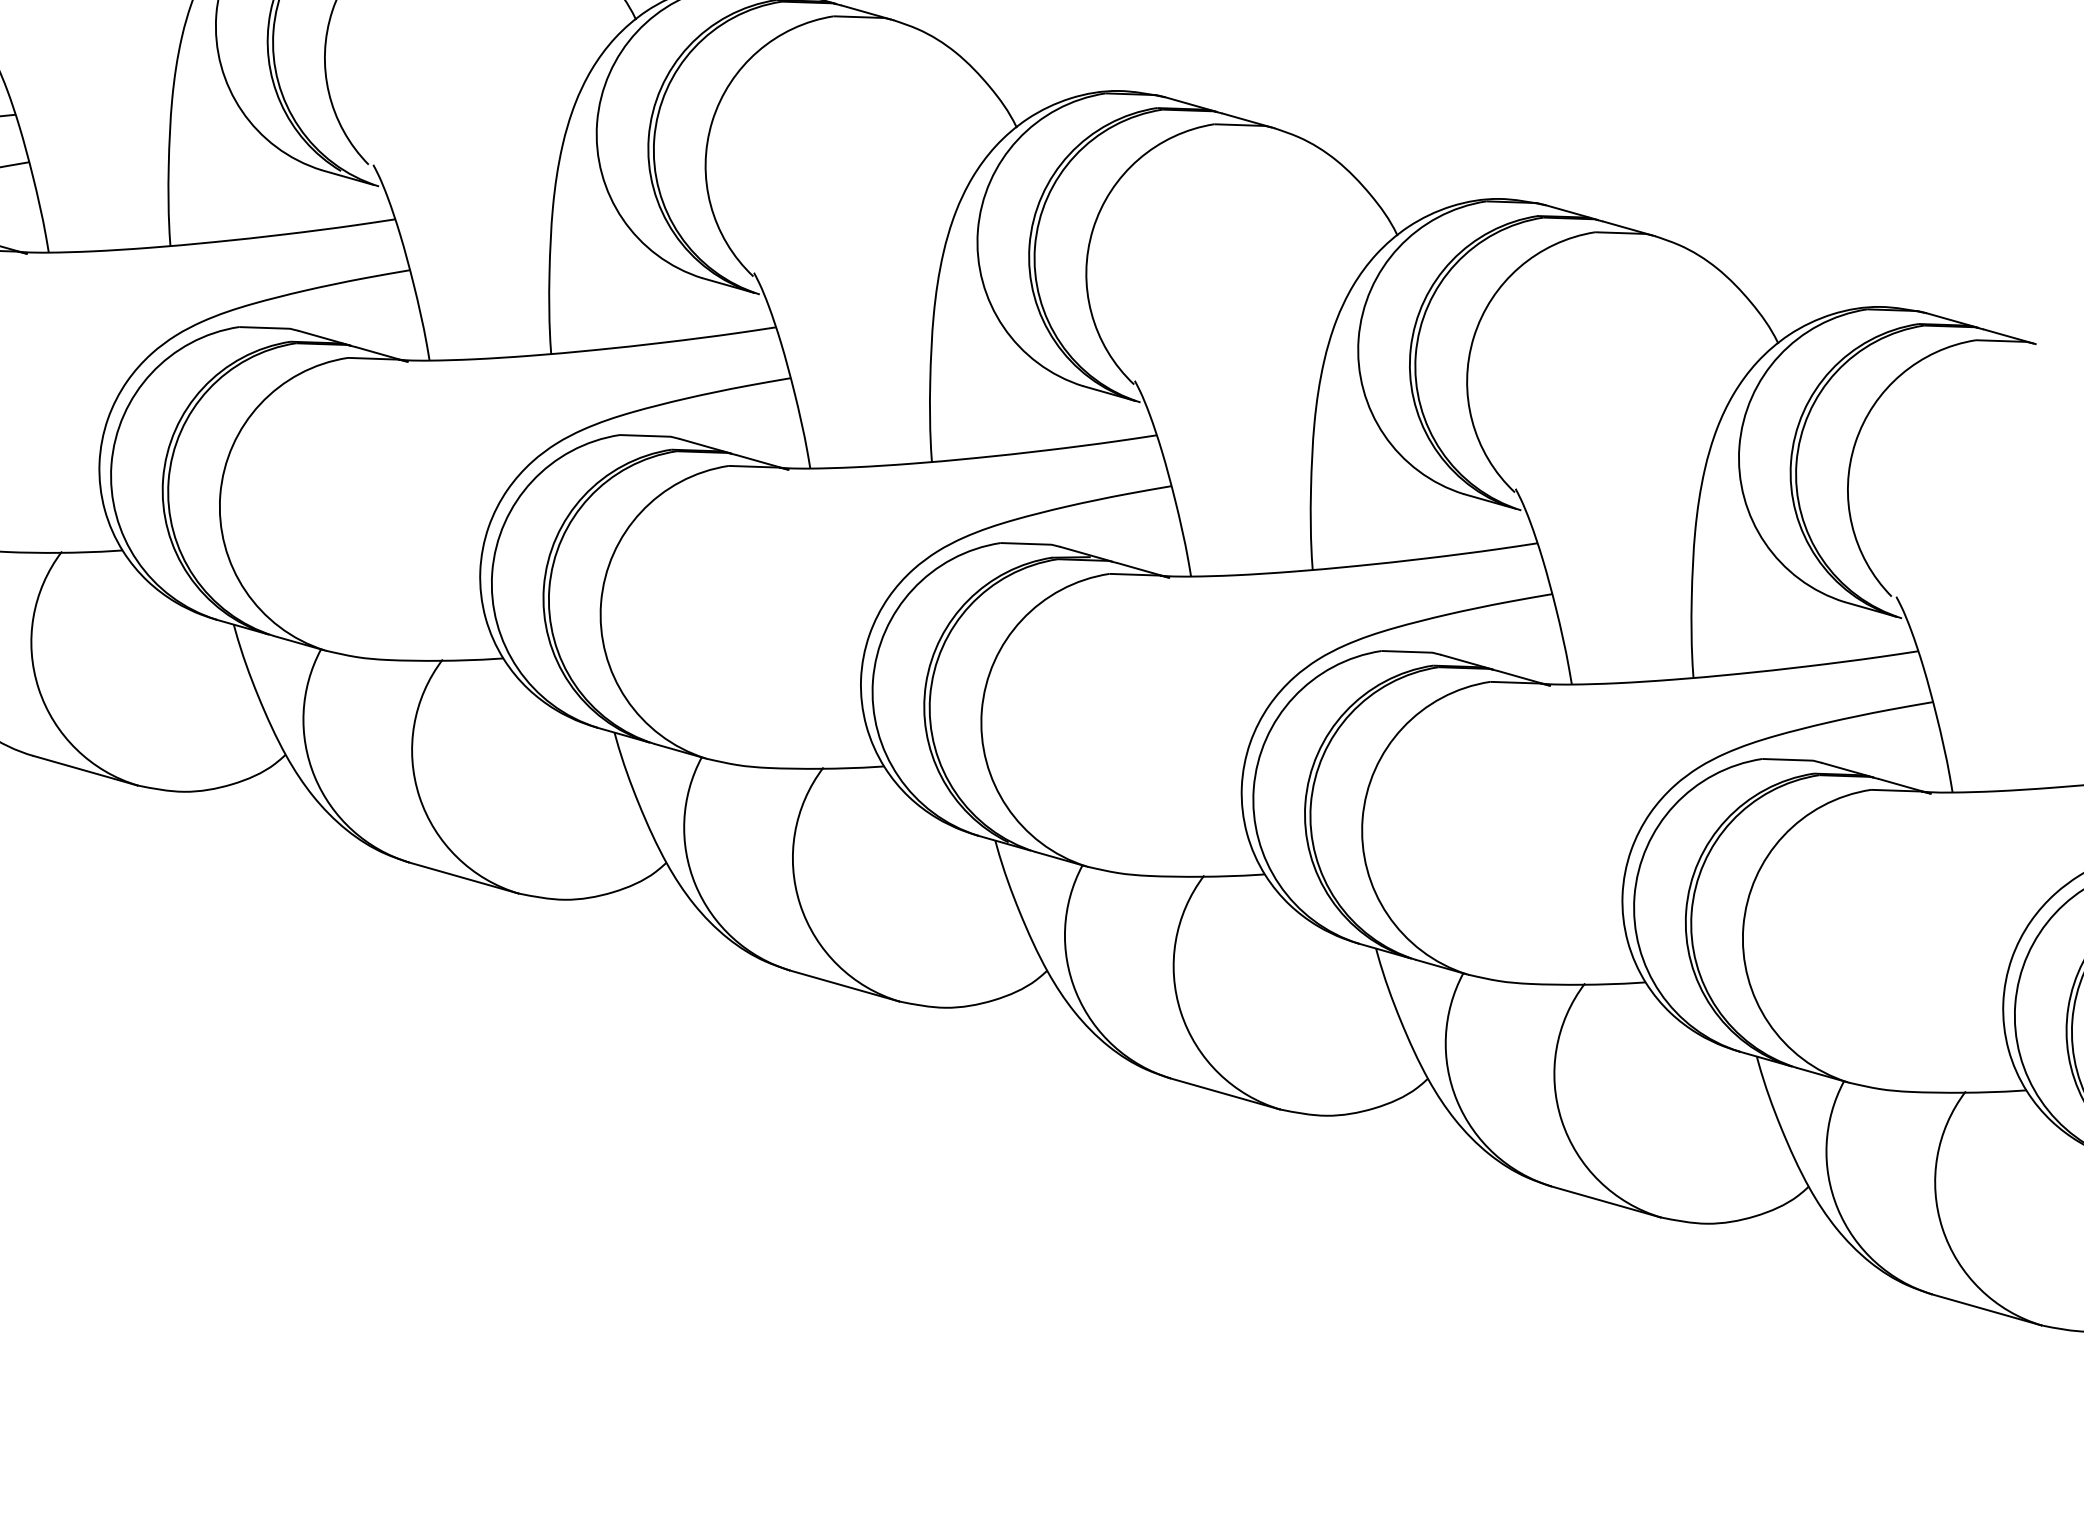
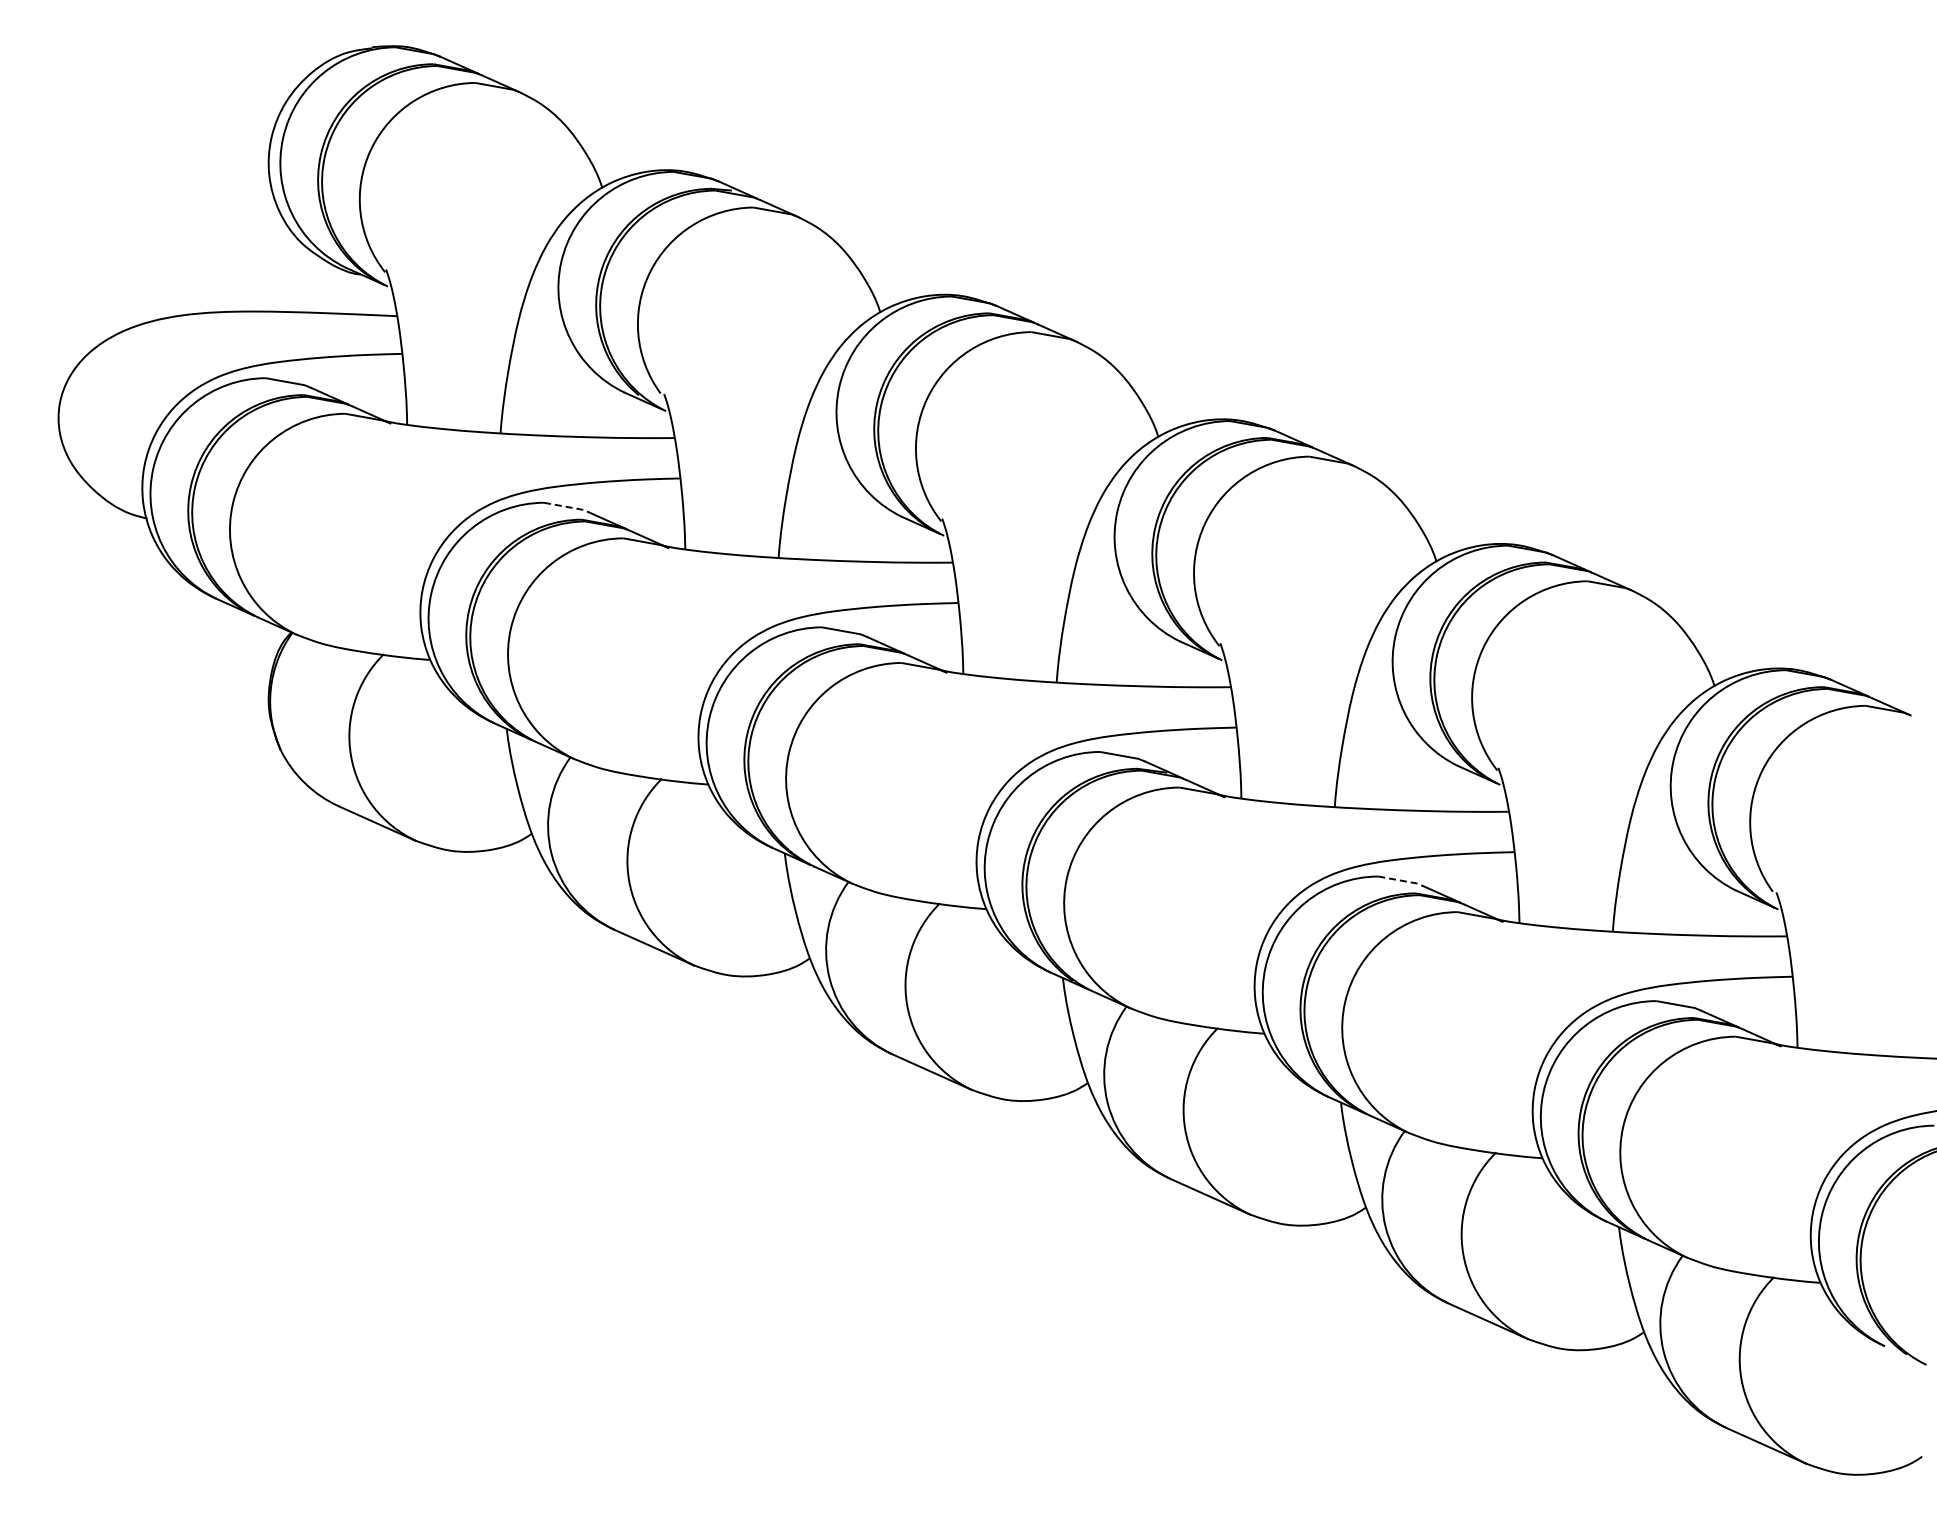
line: (271, 328) -> (568, 507), solid -> dashed
line: (1413, 651) -> (1402, 880), solid -> dashed

